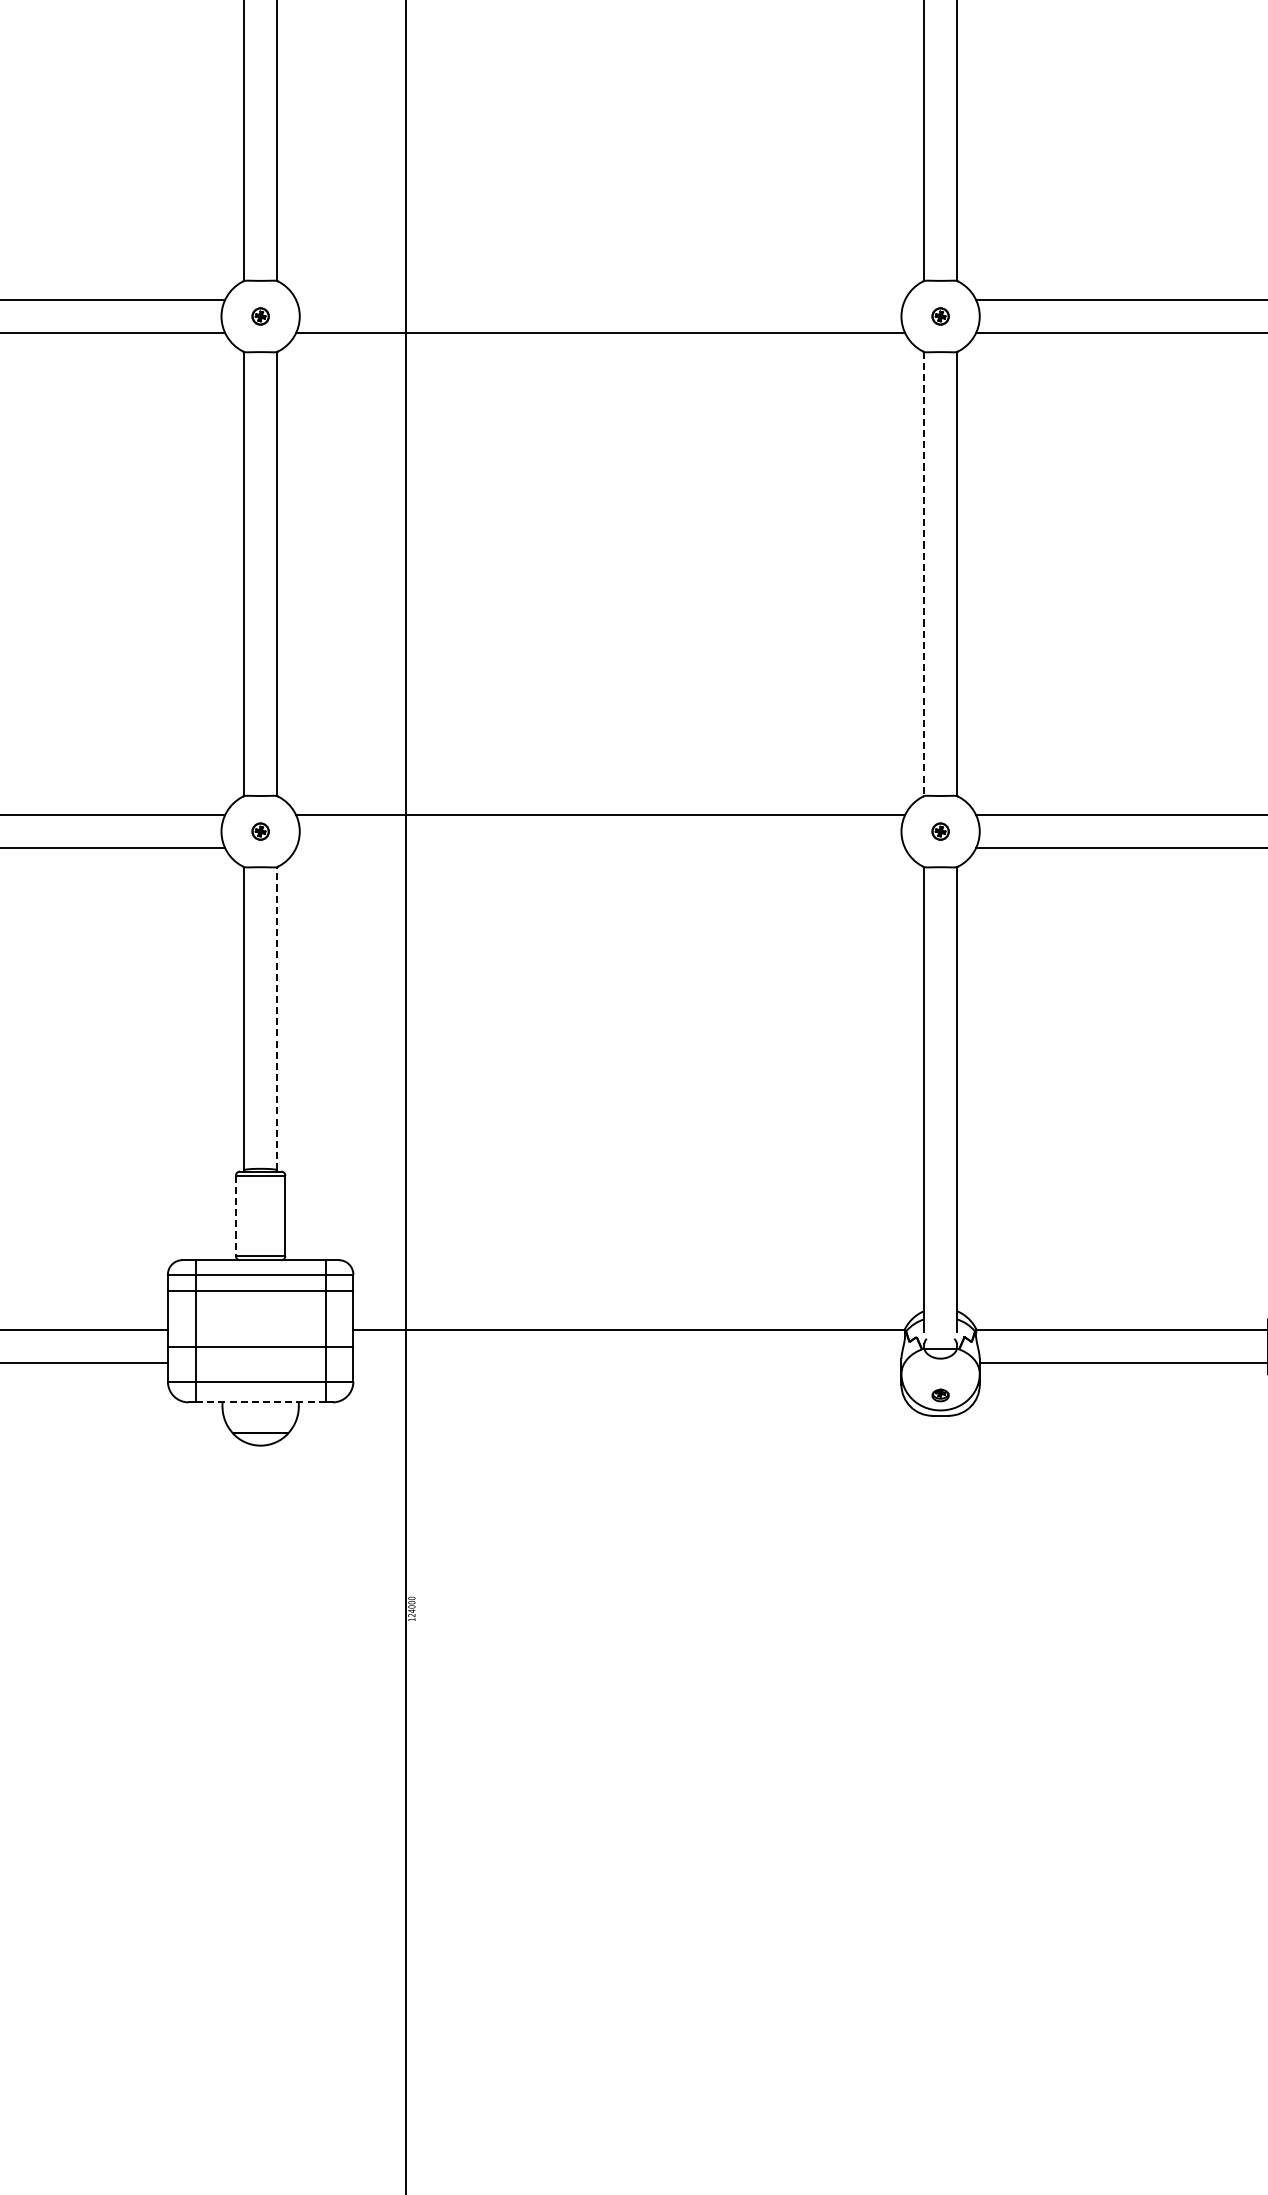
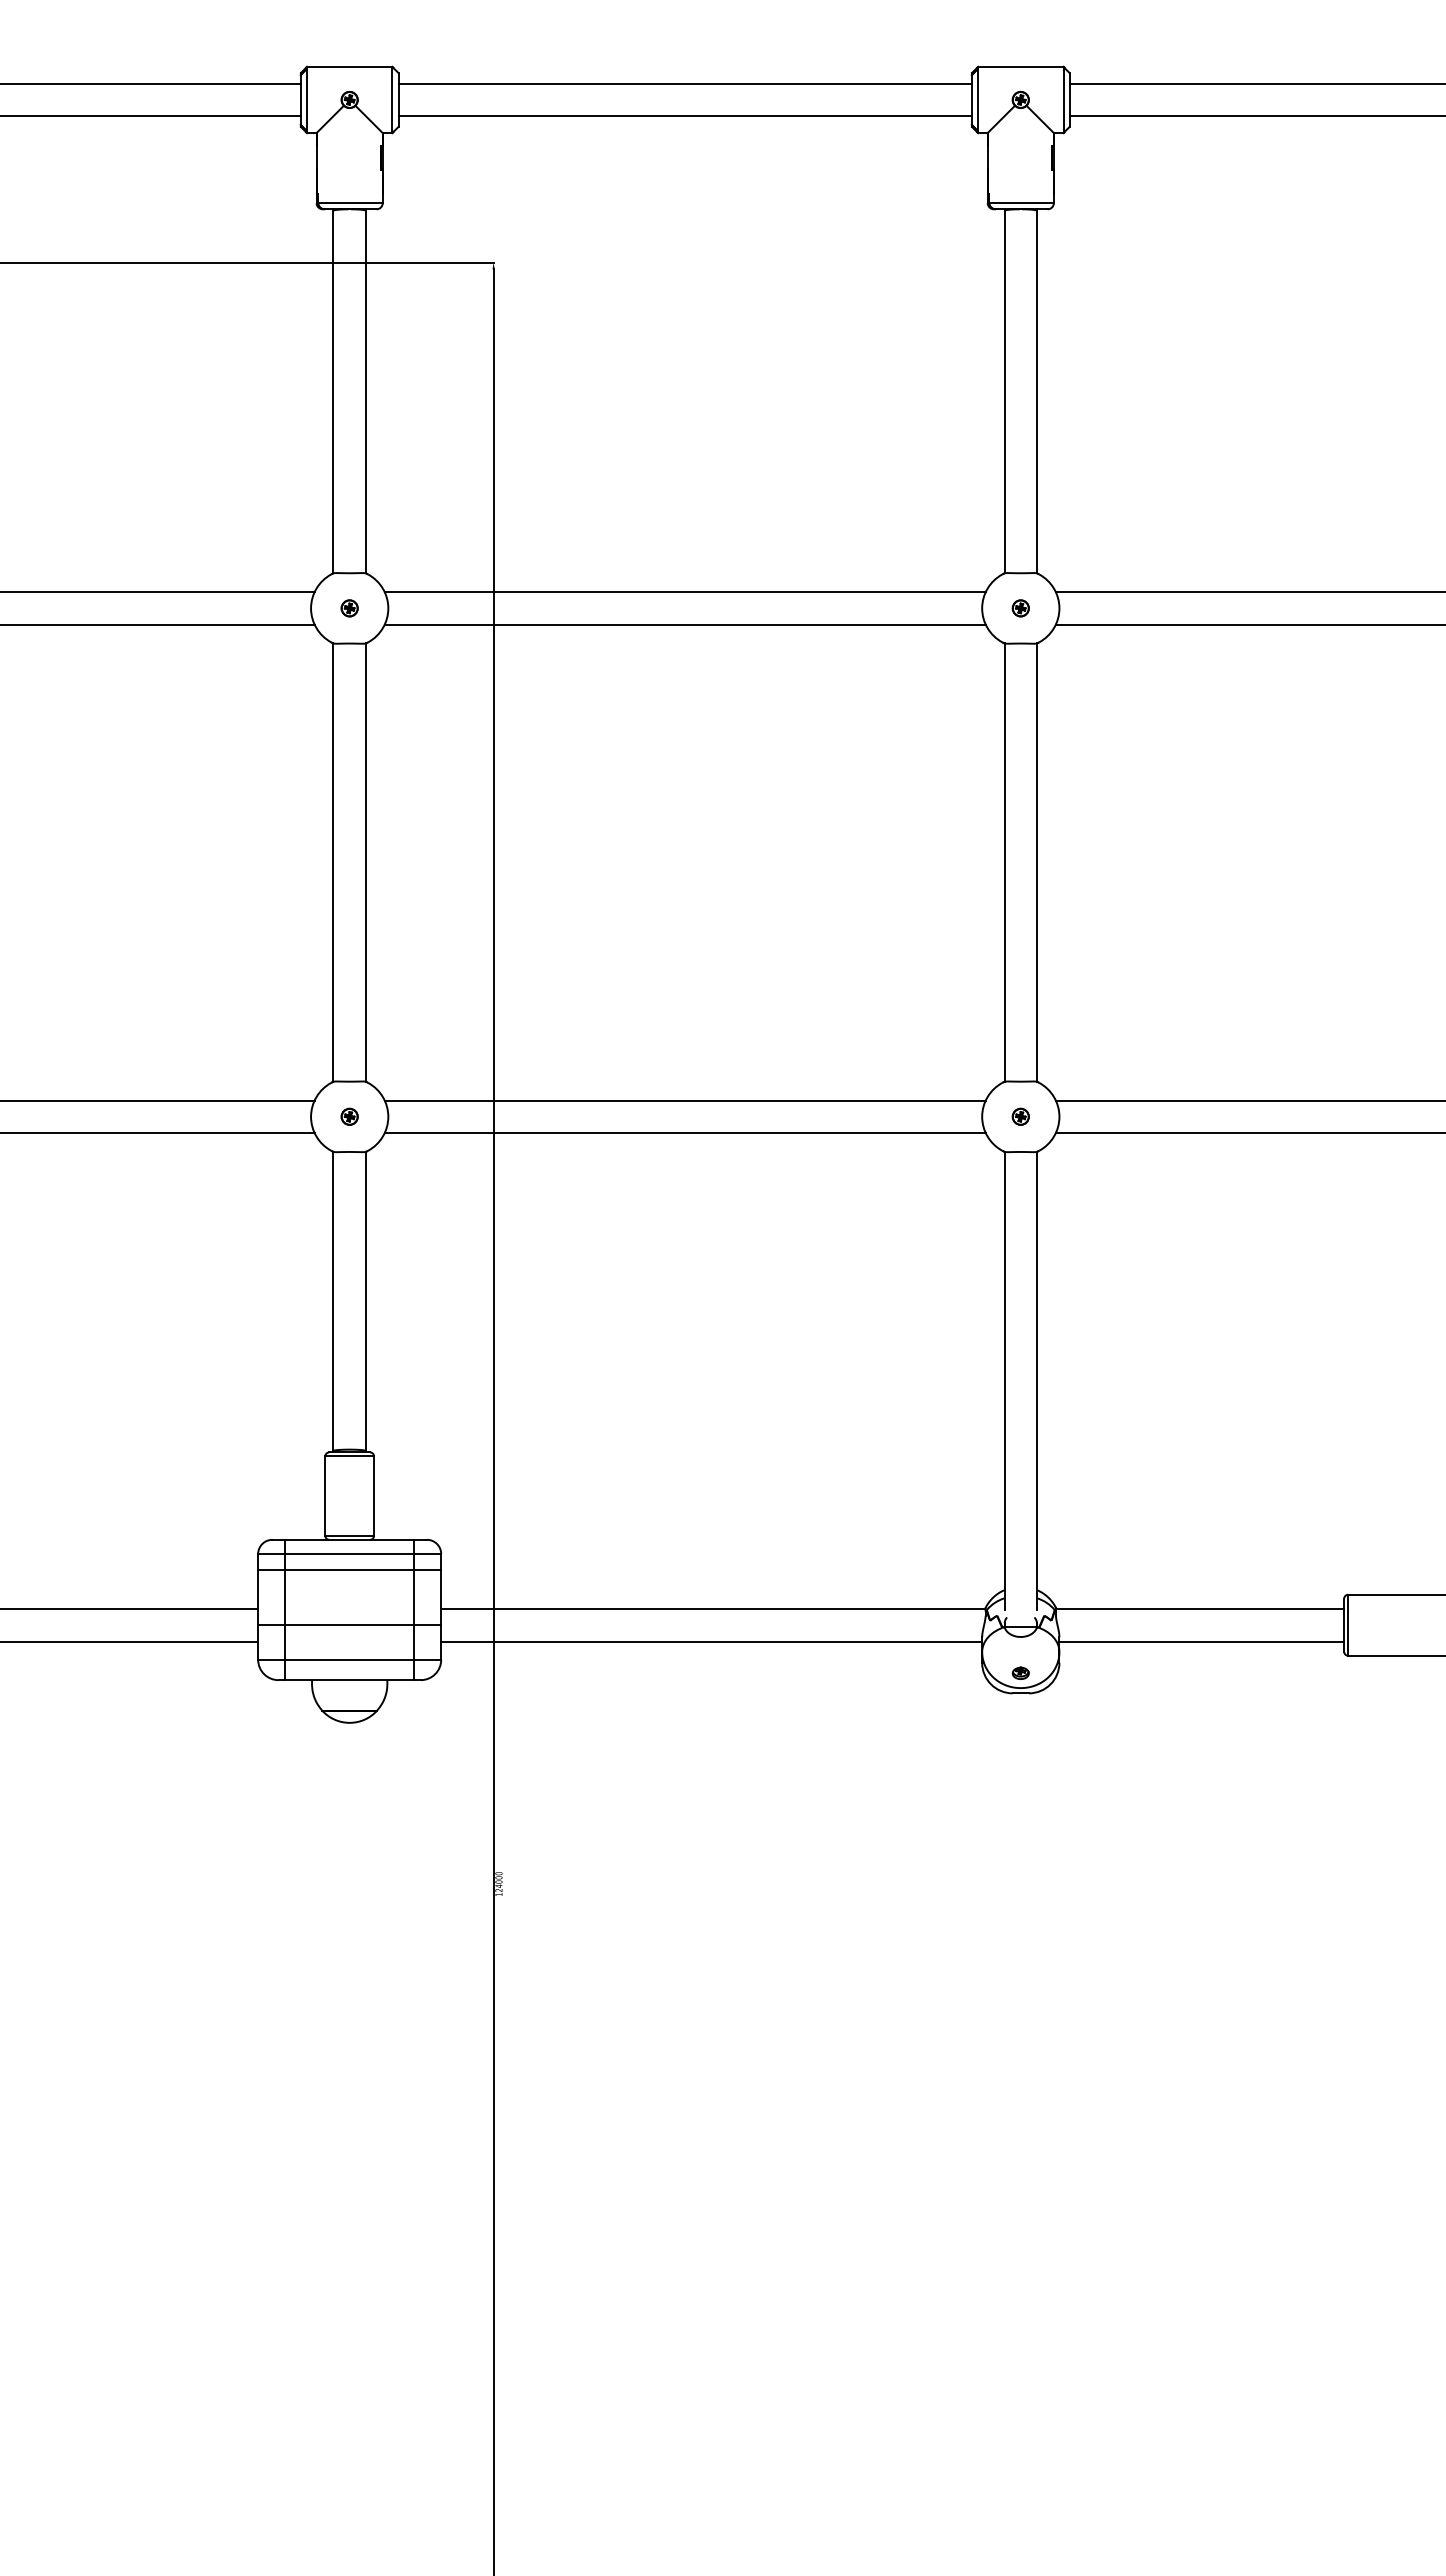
line: (599, 300) -> (684, 592), added
line: (924, 574) -> (1004, 863), dashed -> solid
line: (599, 848) -> (684, 1133), added
line: (276, 1018) -> (365, 1301), dashed -> solid
line: (236, 1216) -> (325, 1496), dashed -> solid
line: (627, 1363) -> (711, 1641), added
line: (260, 1402) -> (349, 1680), dashed -> solid

